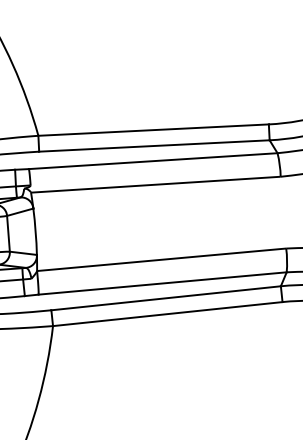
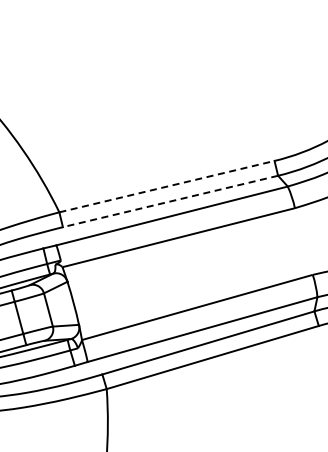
line: (153, 129) -> (166, 186), solid -> dashed
line: (154, 146) -> (170, 201), solid -> dashed

